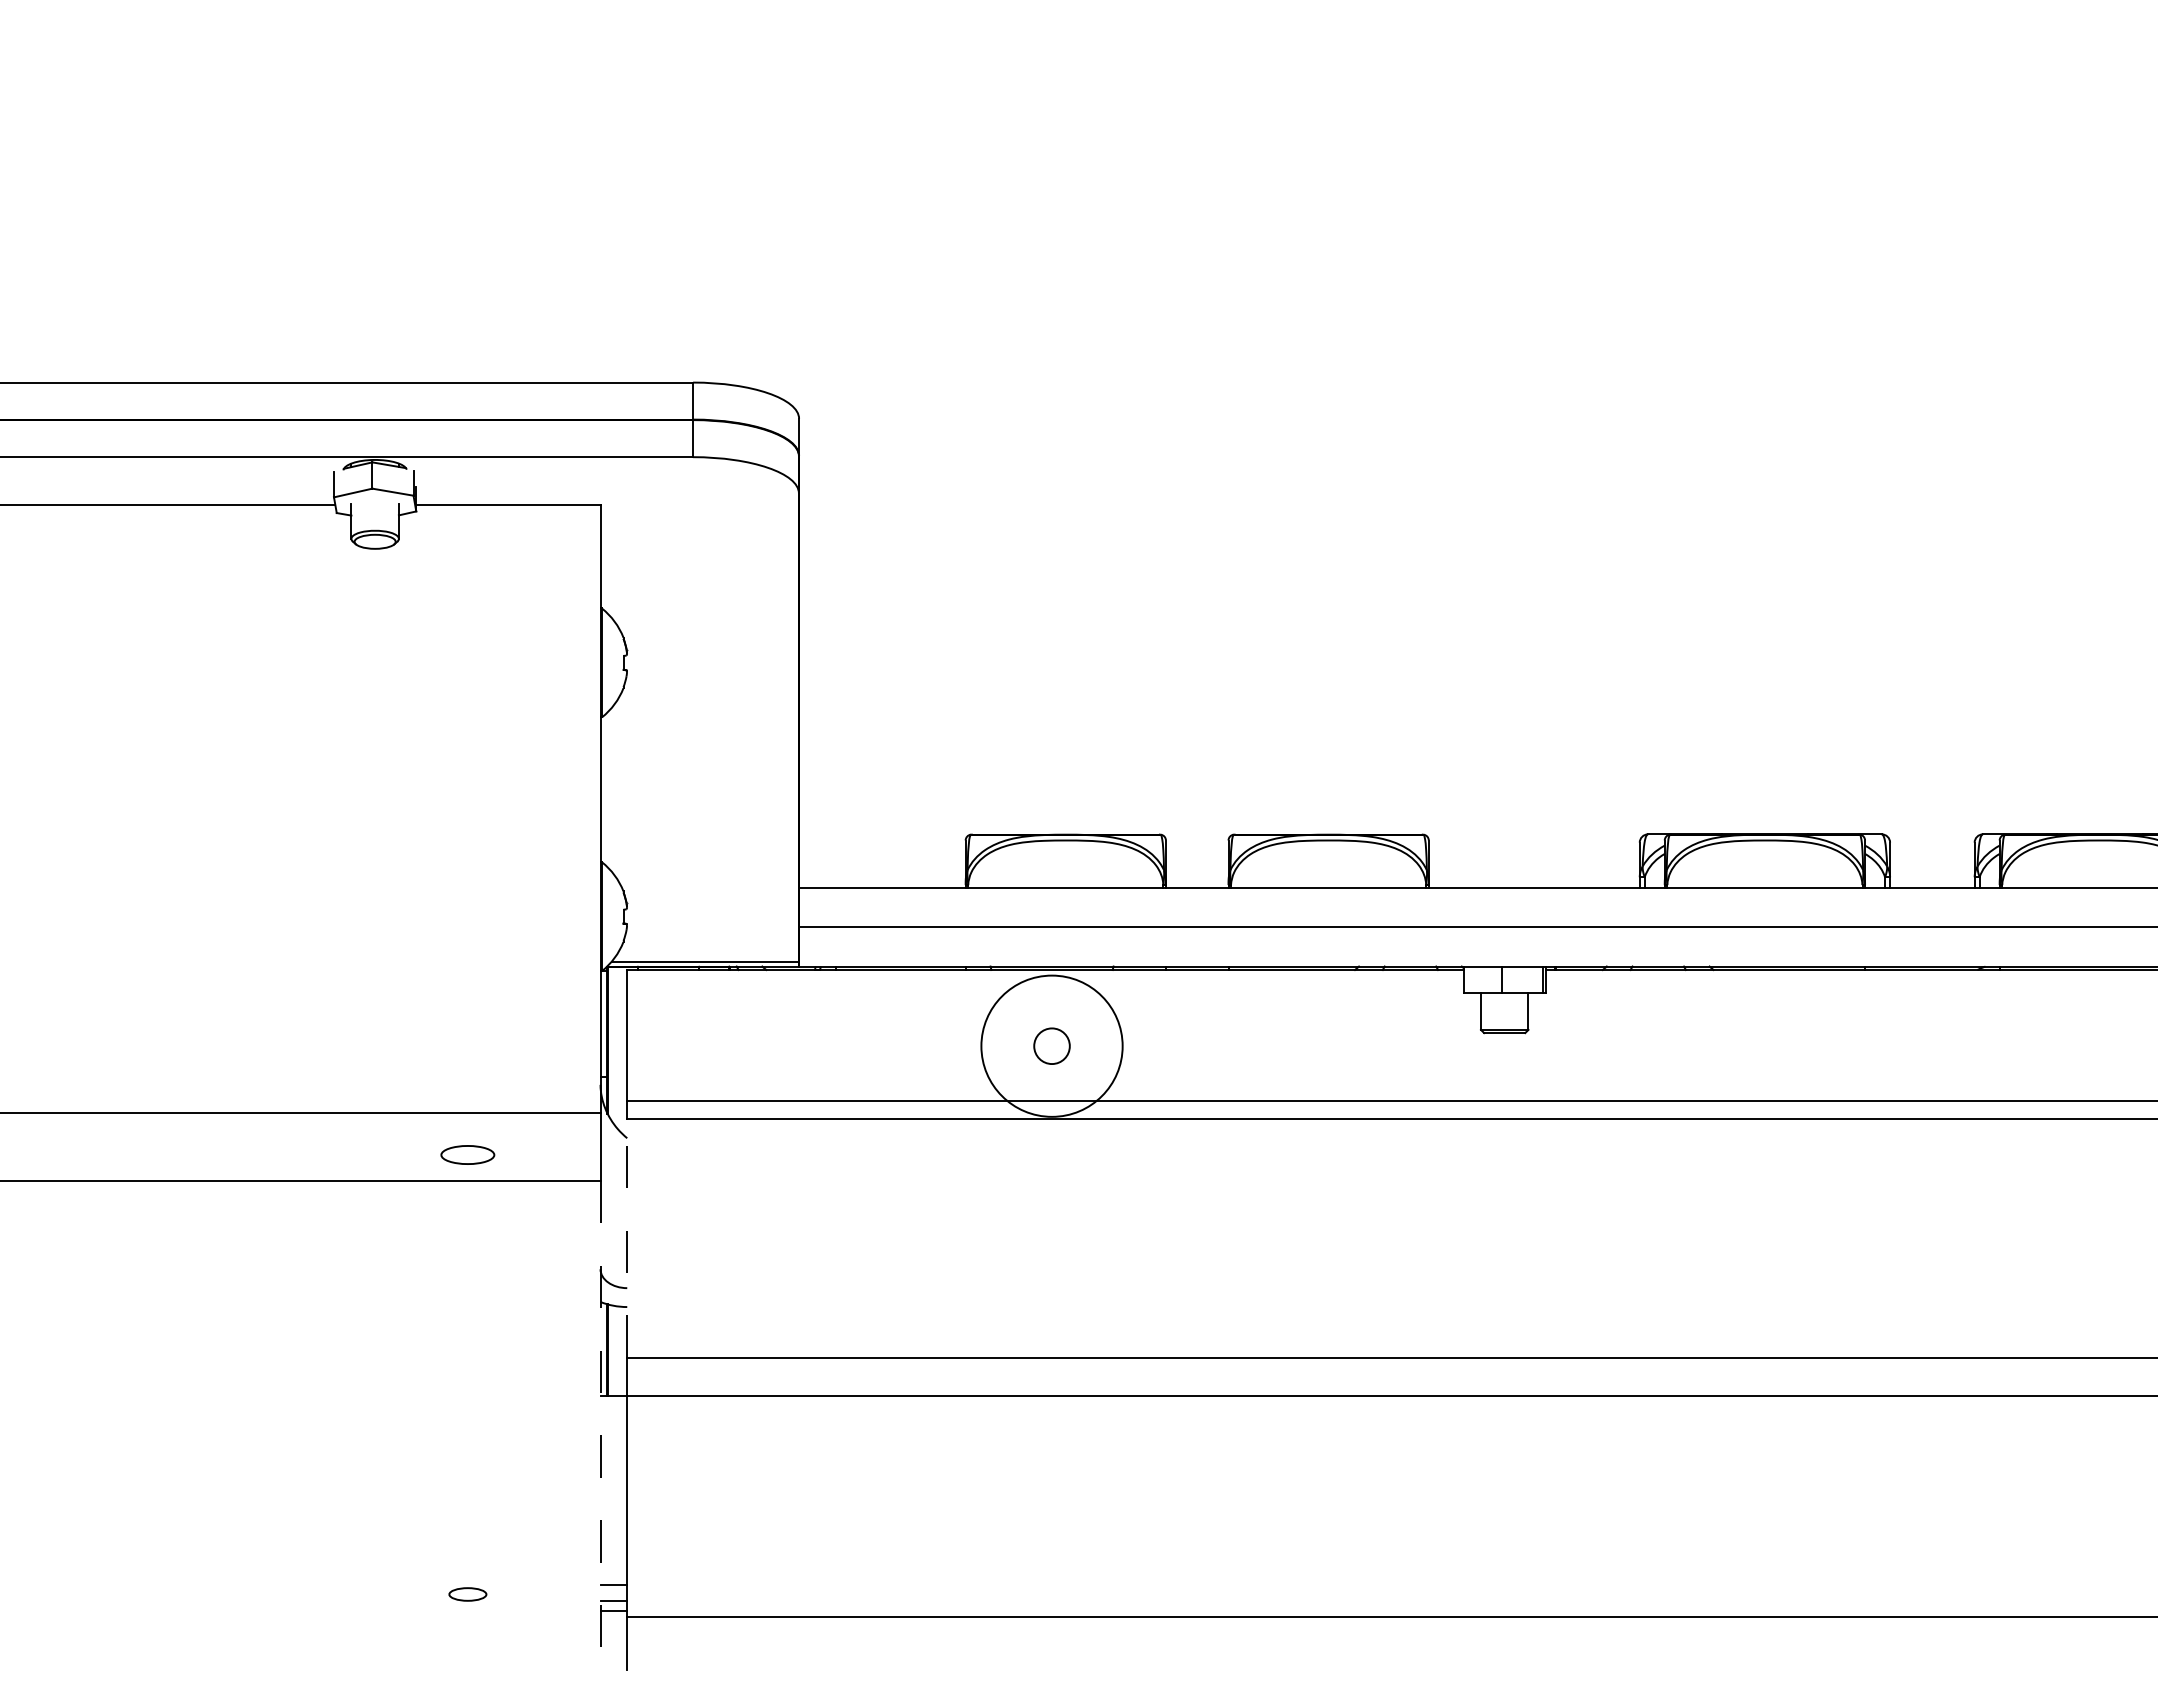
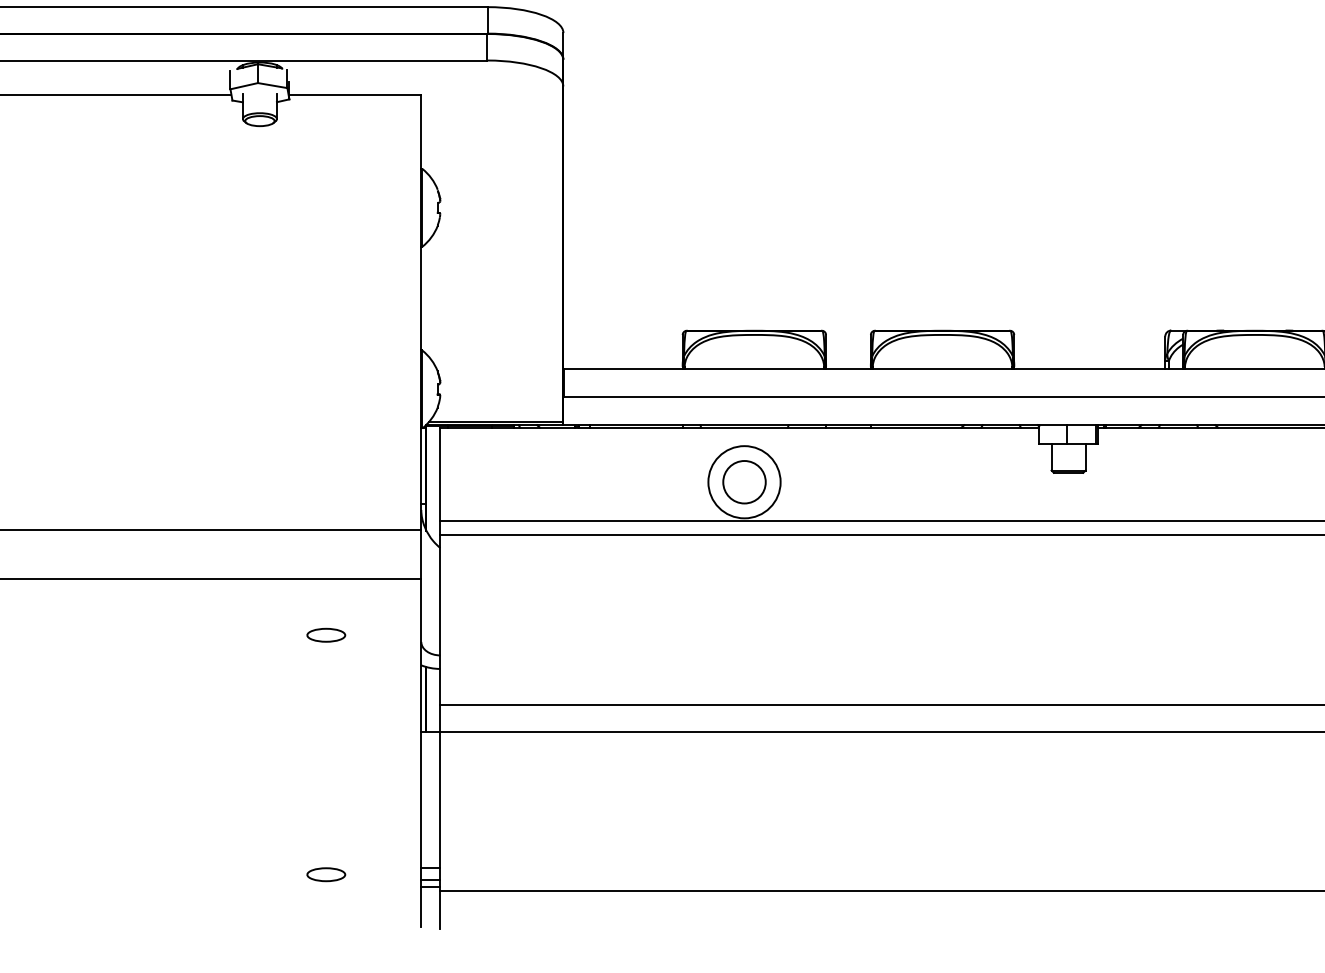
circle: (1051, 1045) -> (744, 481), size x0.71
circle: (1051, 1045) -> (744, 481), size x1.67
part: (467, 1154) -> (326, 634), moved
line: (627, 1238) -> (440, 619), dashed -> solid
line: (600, 1424) -> (421, 753), dashed -> solid
part: (467, 1594) -> (326, 874), size x1.43

